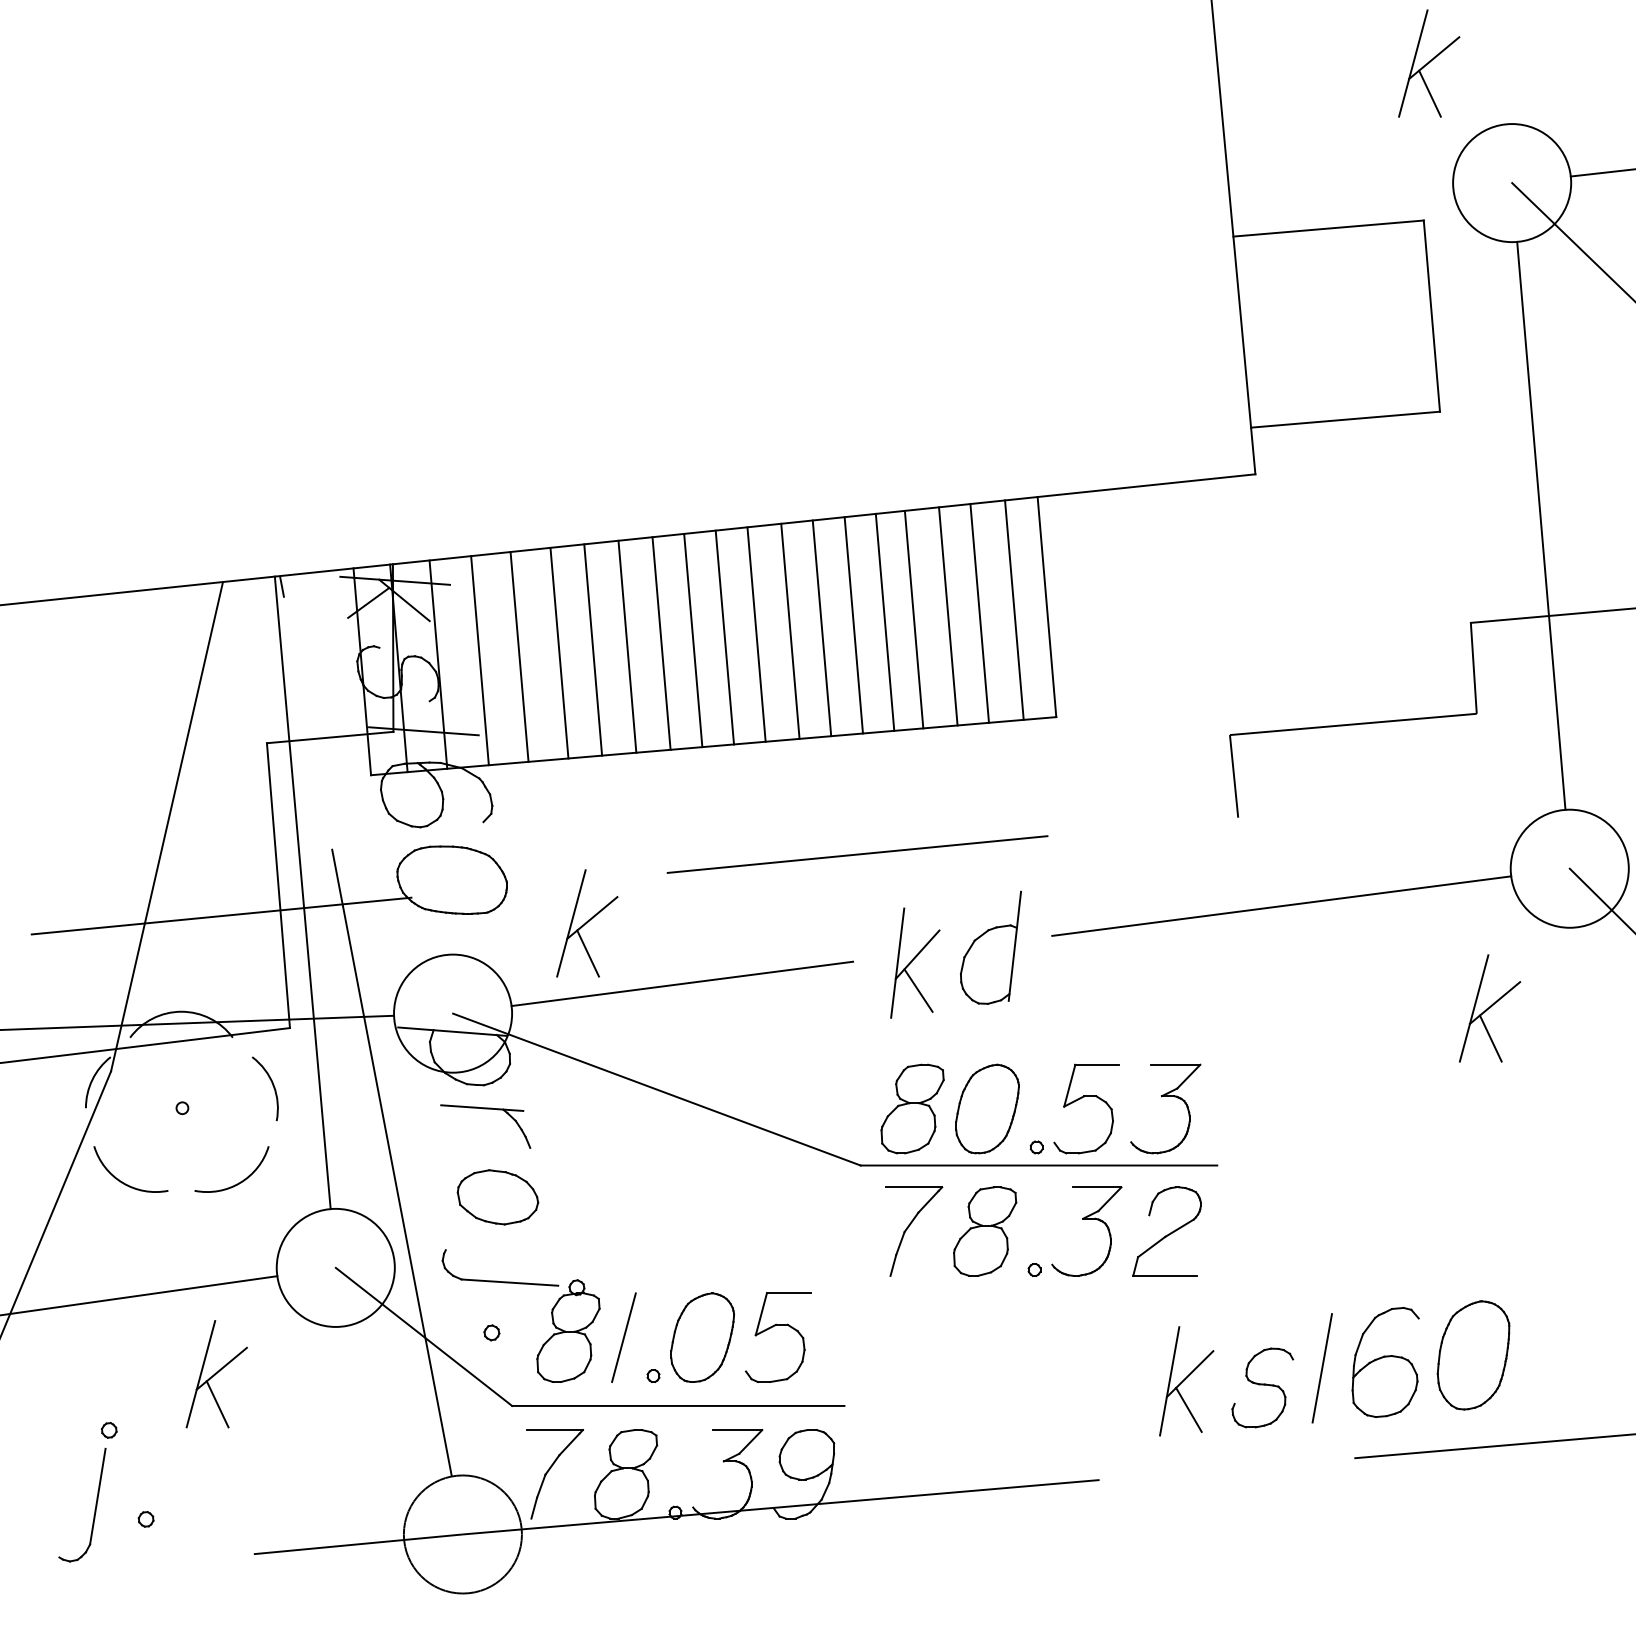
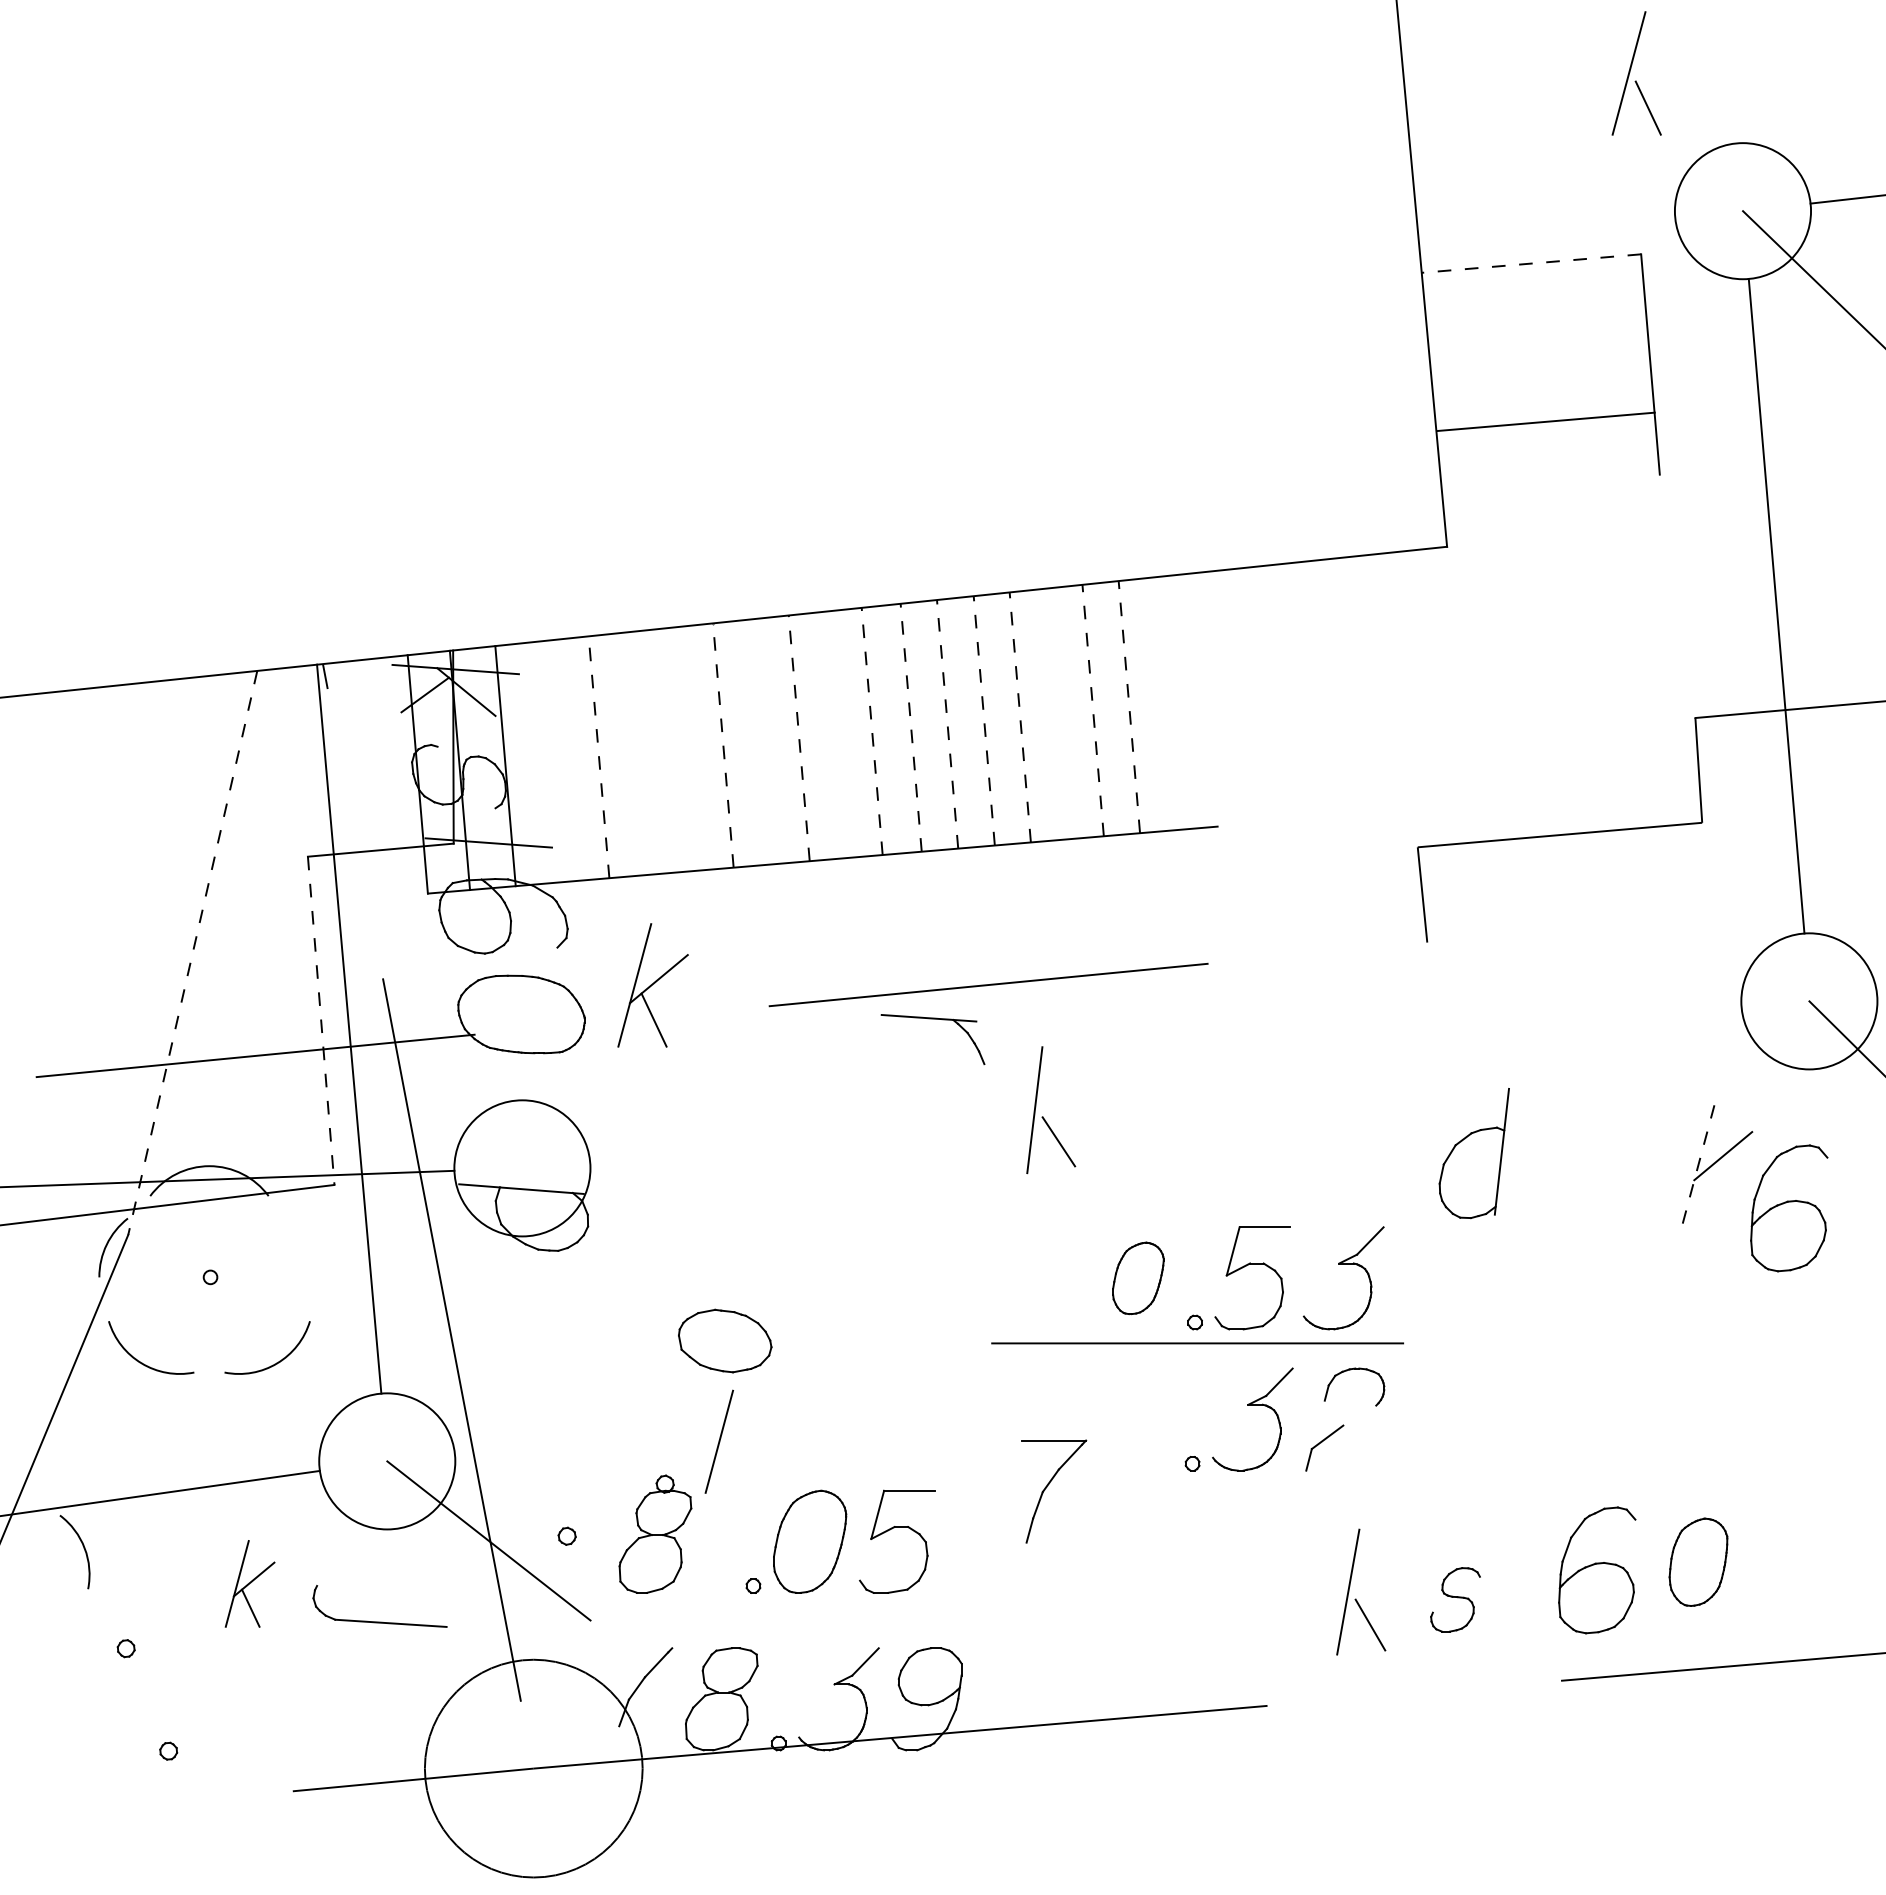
line: (1434, 58) -> (1653, 67), removed
line: (1327, 228) -> (1530, 263), solid -> dashed
line: (1345, 419) -> (1545, 421), moved
line: (1046, 606) -> (1206, 699), removed
line: (1014, 609) -> (1169, 702), removed
line: (979, 612) -> (1129, 706), solid -> dashed
line: (948, 616) -> (1093, 710), solid -> dashed
line: (913, 619) -> (1053, 714), removed
line: (885, 621) -> (1020, 716), solid -> dashed
line: (854, 625) -> (984, 720), solid -> dashed
line: (821, 628) -> (947, 724), solid -> dashed
line: (790, 631) -> (911, 727), solid -> dashed
line: (756, 634) -> (872, 731), solid -> dashed
line: (724, 637) -> (835, 734), removed
line: (693, 639) -> (799, 737), solid -> dashed
line: (661, 643) -> (762, 741), removed
line: (627, 646) -> (723, 745), solid -> dashed
line: (592, 650) -> (683, 749), removed
line: (558, 652) -> (644, 752), removed
line: (519, 656) -> (599, 756), solid -> dashed
line: (480, 660) -> (553, 761), removed
line: (166, 827) -> (192, 953), solid -> dashed
line: (278, 885) -> (321, 1020), solid -> dashed
line: (1280, 906) -> (1476, 1044), removed
part: (586, 923) -> (652, 985), moved
part: (990, 947) -> (1473, 1153), moved
line: (917, 954) -> (1057, 1100), removed
line: (682, 983) -> (786, 1133), removed
line: (1474, 1007) -> (1699, 1161), solid -> dashed
line: (1490, 1038) -> (1717, 1196), removed
part: (1552, 1048) -> (1789, 1208), added
line: (1175, 1064) -> (1355, 1227), removed
arc: (272, 1085) -> (83, 1548), moved
line: (657, 1089) -> (757, 1255), removed
part: (485, 1109) -> (932, 1019), moved
part: (912, 1109) -> (1051, 1278), removed
part: (987, 1109) -> (1138, 1278), size x0.7
line: (1096, 1187) -> (1264, 1368), removed
part: (498, 1196) -> (725, 1340), moved
part: (908, 1228) -> (1047, 1487), moved
line: (1179, 1228) -> (1359, 1415), removed
part: (985, 1231) -> (1135, 1419), removed
line: (1164, 1275) -> (1342, 1470), removed
part: (499, 1281) -> (379, 1621), moved
line: (623, 1337) -> (718, 1441), moved
part: (1473, 1355) -> (1698, 1562), size x0.7
line: (1322, 1367) -> (1524, 1576), removed
part: (216, 1373) -> (249, 1583), size x0.7
line: (1189, 1373) -> (1371, 1583), removed
part: (1262, 1387) -> (1455, 1599), size x0.7
line: (677, 1405) -> (781, 1620), removed
line: (554, 1430) -> (639, 1648), removed
line: (737, 1430) -> (850, 1648), removed
line: (533, 1508) -> (615, 1738), removed
part: (94, 1509) -> (109, 1739), removed
circle: (462, 1534) -> (533, 1768), size x1.6

